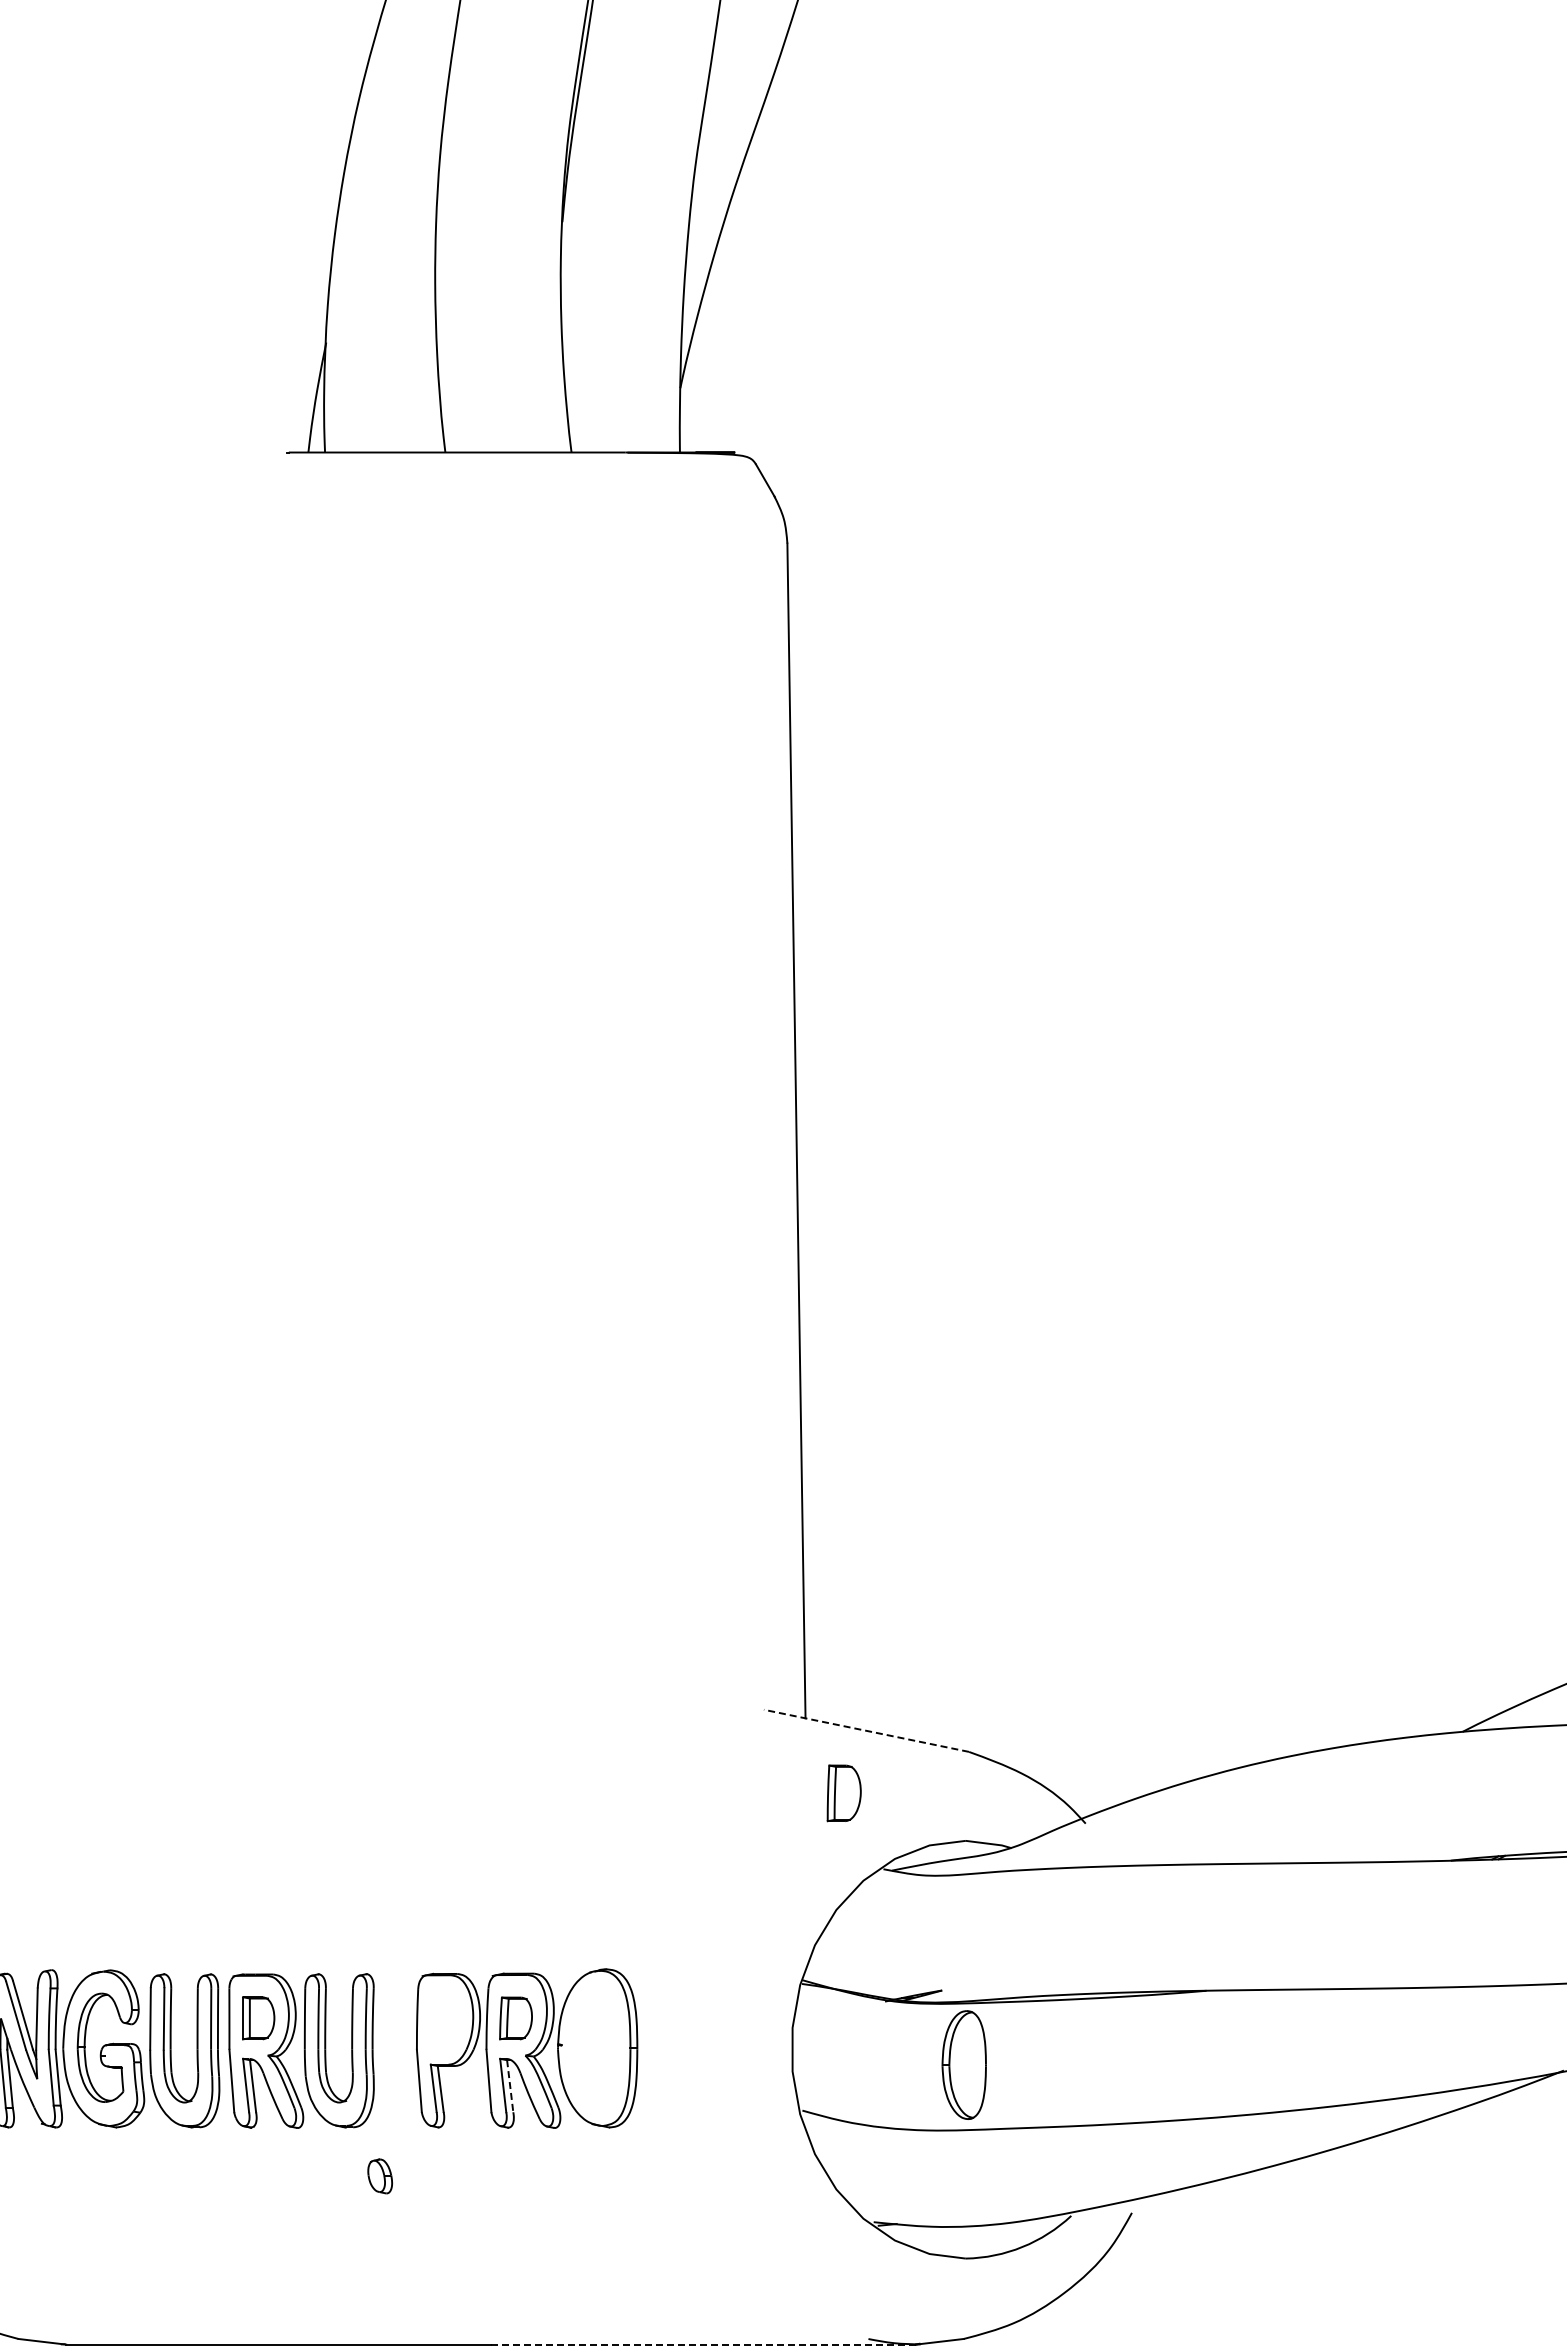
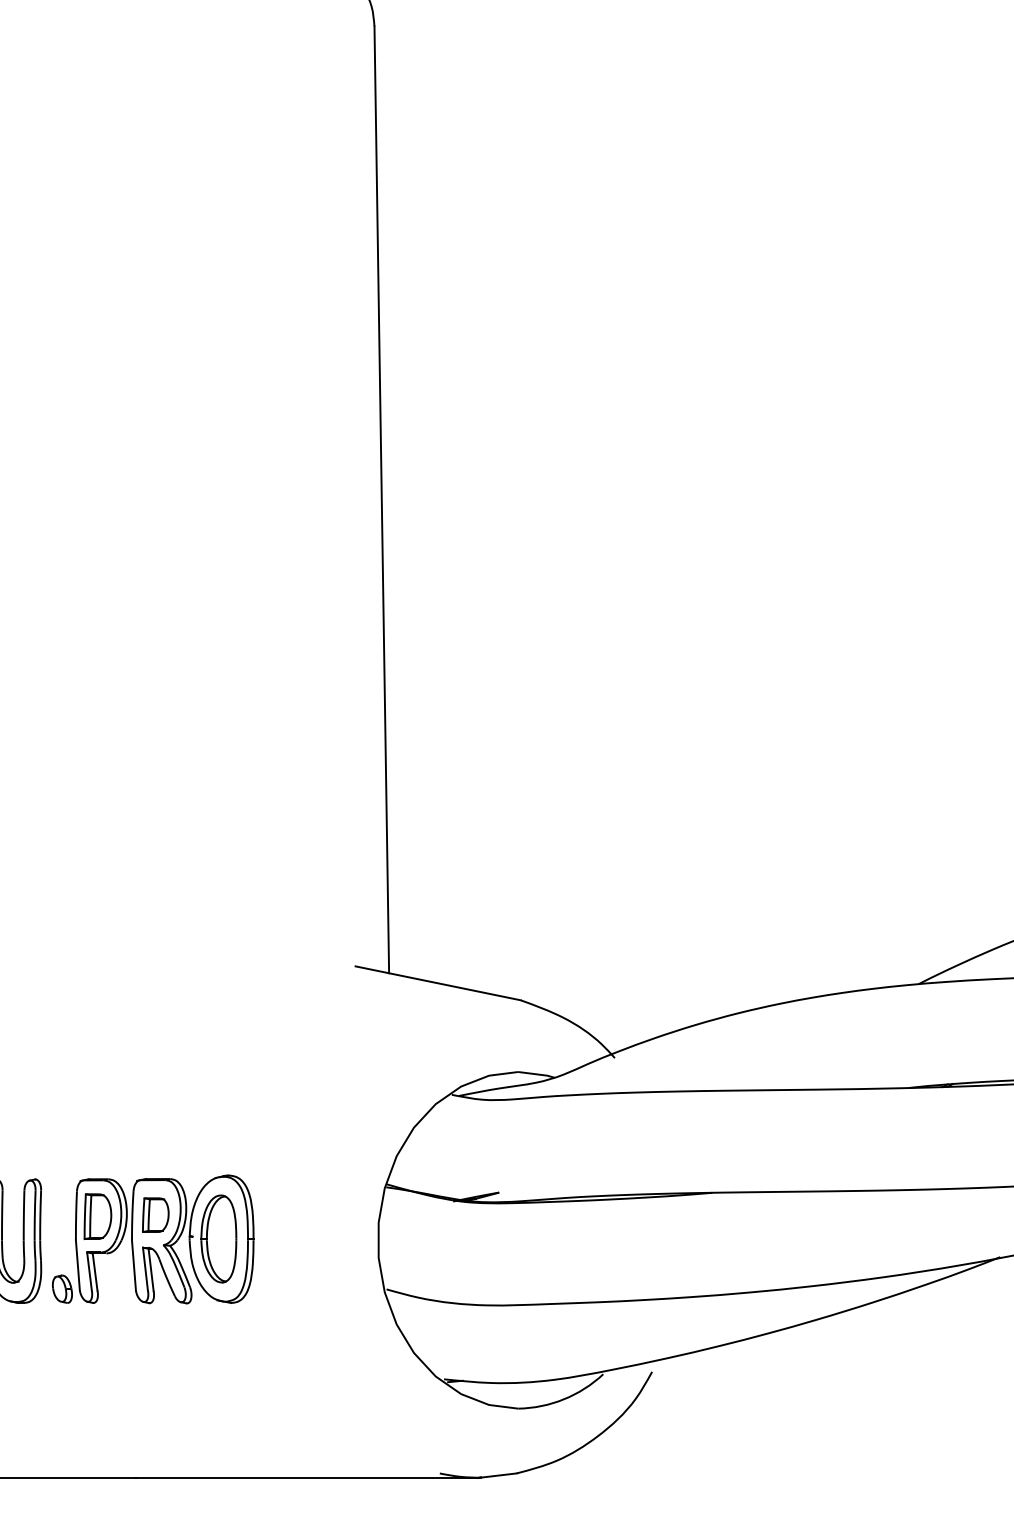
line: (866, 1730) -> (438, 983), dashed -> solid
part: (843, 1793) -> (97, 1216), moved
part: (963, 2064) -> (218, 1238), moved
line: (510, 2086) -> (151, 1269), dashed -> solid
part: (380, 2176) -> (62, 1289), moved
line: (703, 2344) -> (306, 1477), dashed -> solid

